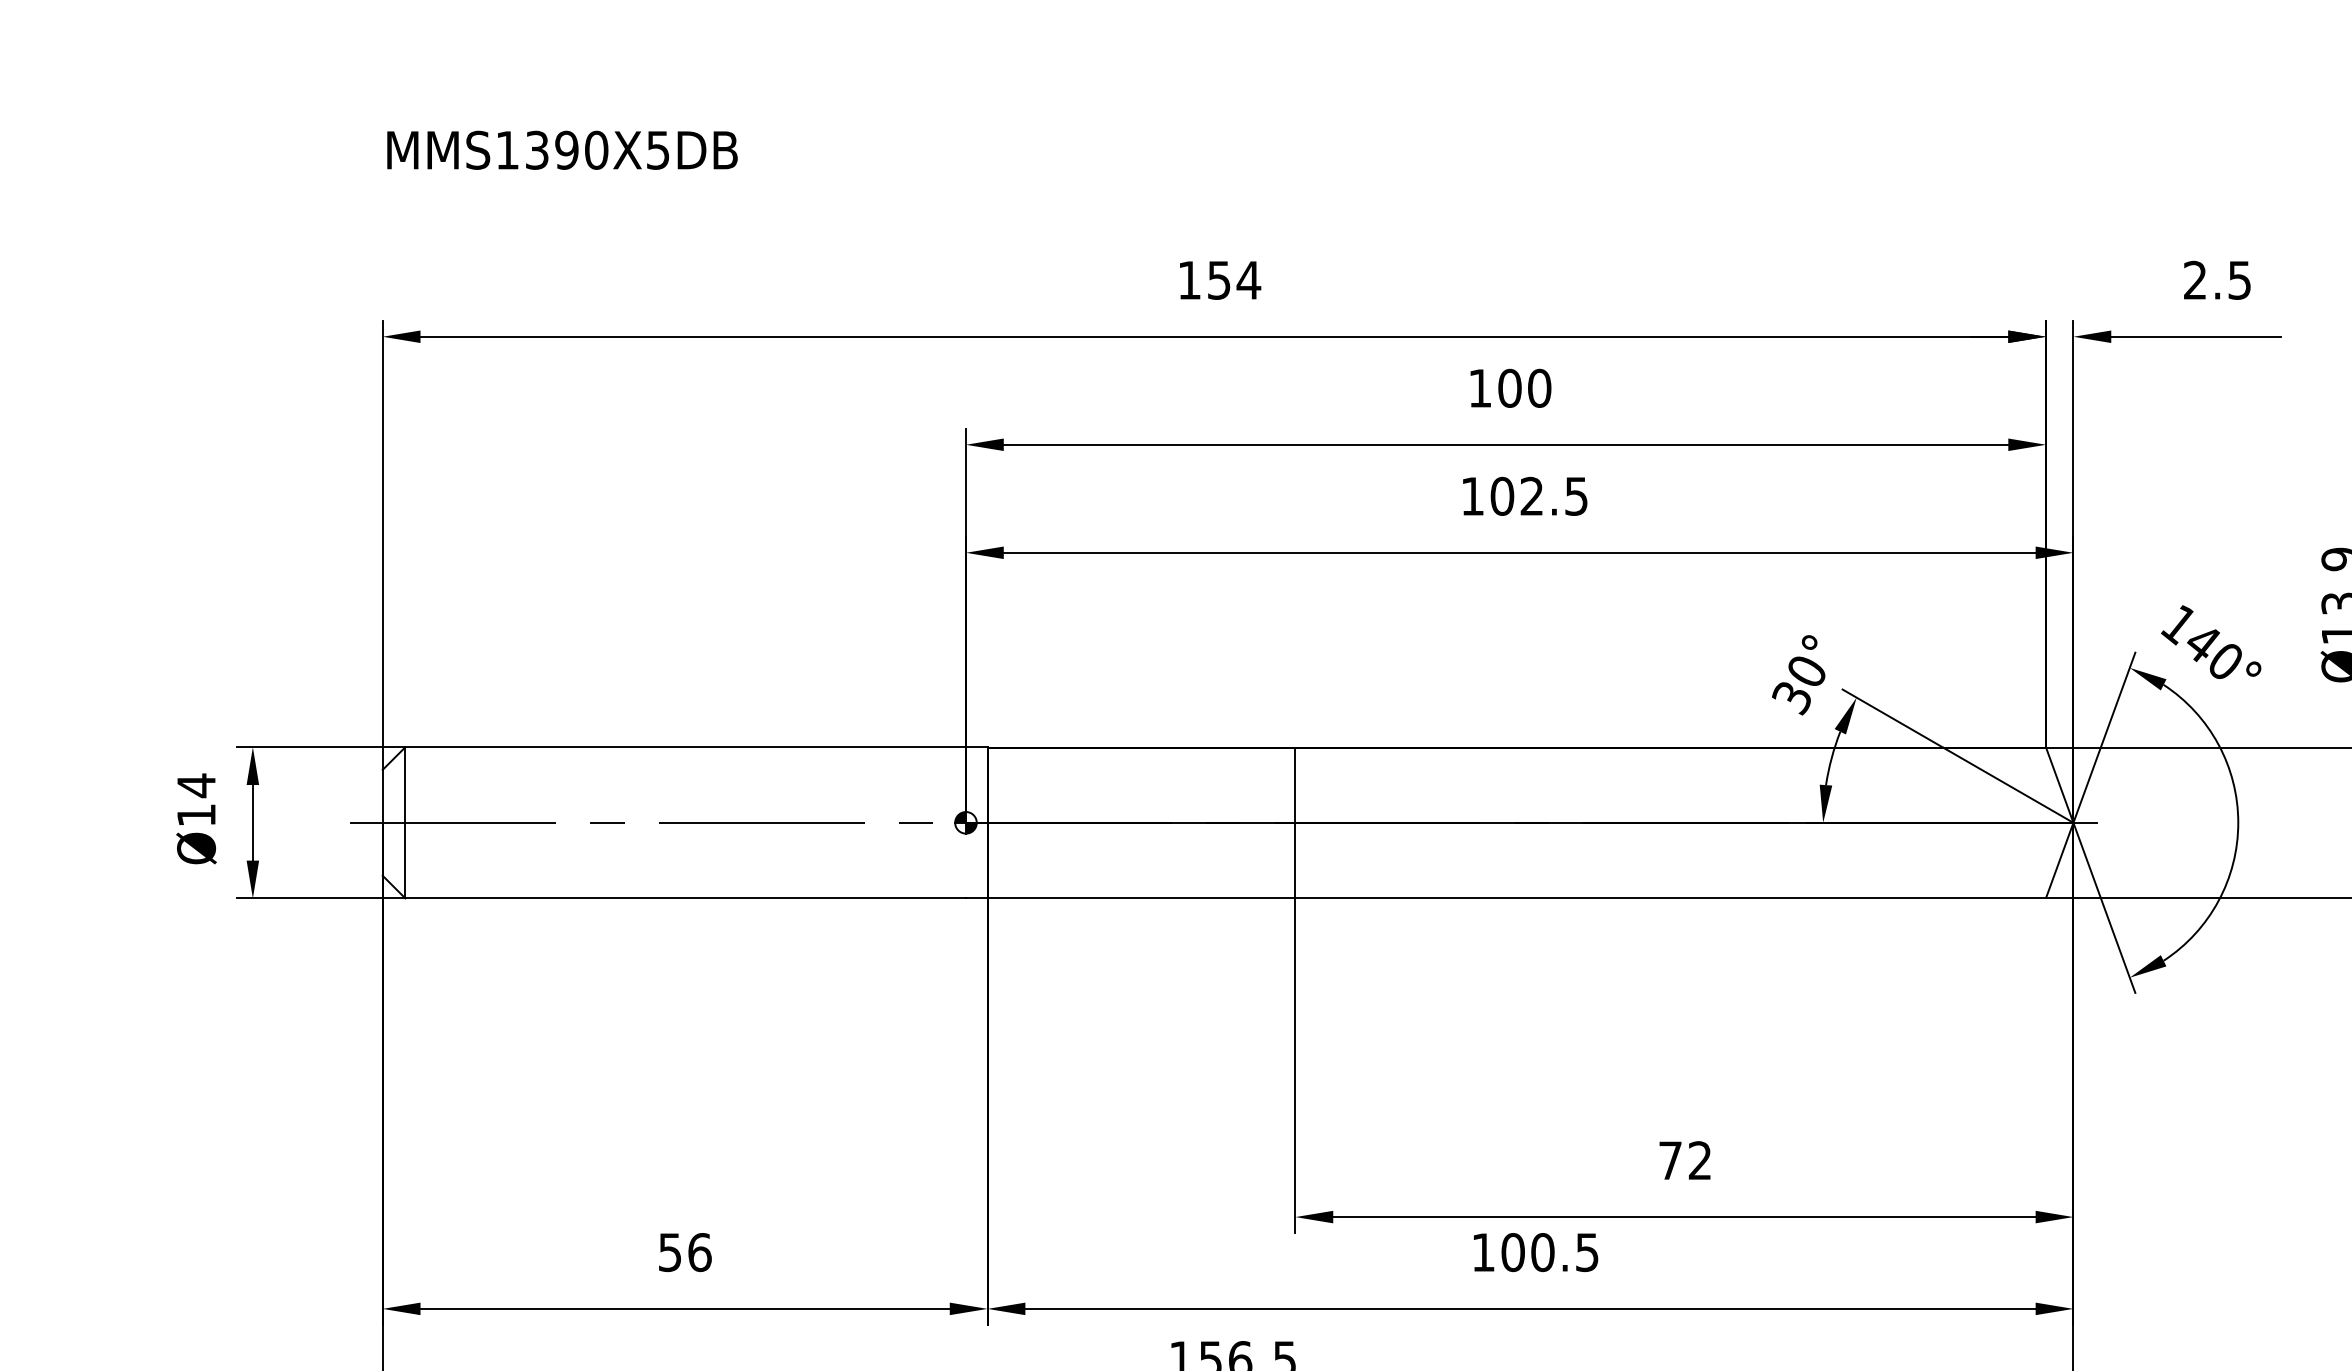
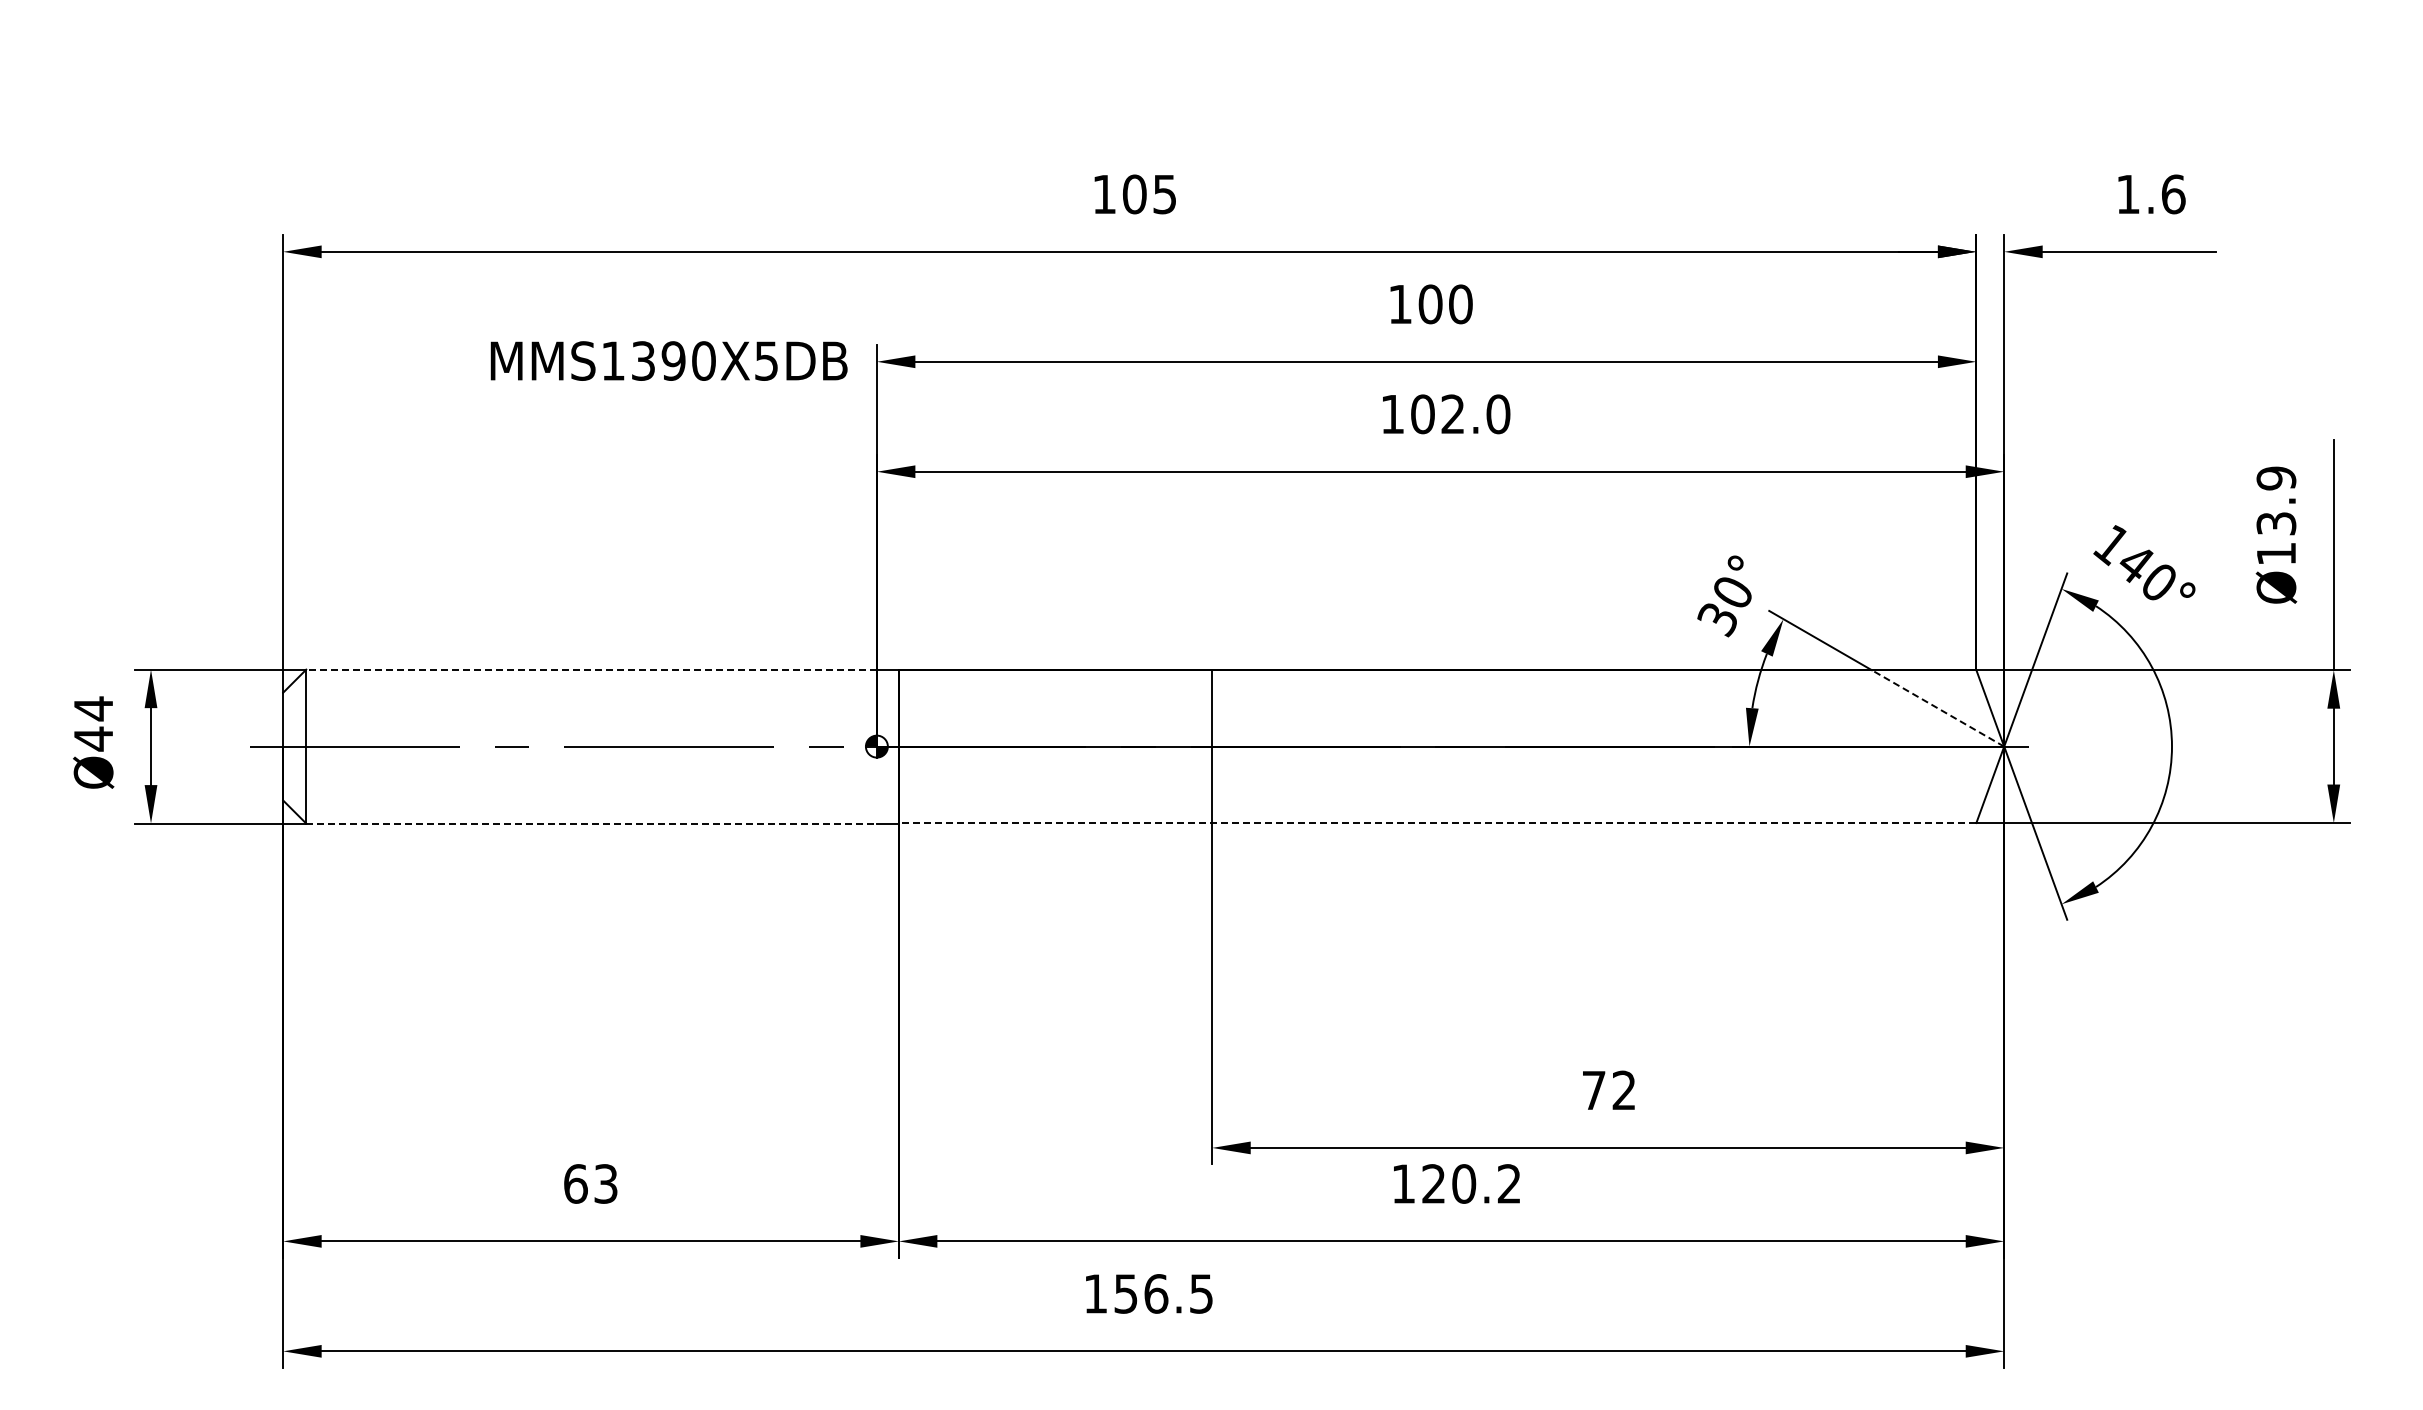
text: (561, 149) -> (668, 360), moved
text: (1233, 280) -> (1149, 194), 154 -> 105
text: (2217, 280) -> (2150, 194), 2.5 -> 1.6
text: (1576, 496) -> (1498, 414), 102.5 -> 102.0
line: (685, 747) -> (591, 669), solid -> dashed
line: (2007, 785) -> (1937, 708), solid -> dashed
text: (196, 814) -> (93, 738), Ø14 -> Ø44
line: (686, 898) -> (592, 823), solid -> dashed
line: (1516, 898) -> (1437, 823), solid -> dashed
text: (685, 1252) -> (591, 1183), 56 -> 63
text: (1550, 1252) -> (1471, 1183), 100.5 -> 120.2

